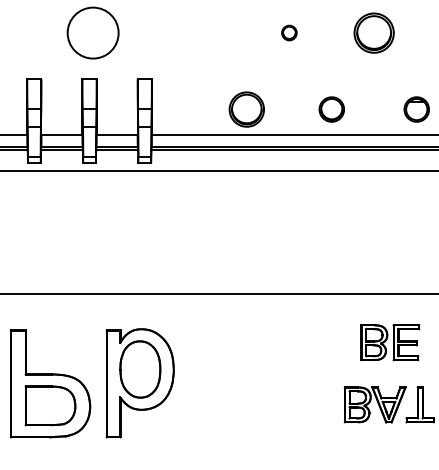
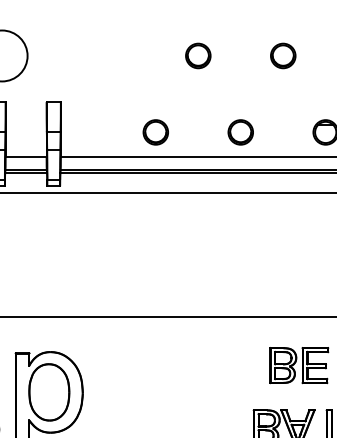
part: (289, 32) -> (198, 55), size x1.67
part: (374, 32) -> (283, 55), size x0.62
part: (246, 109) -> (155, 132), size x0.71

